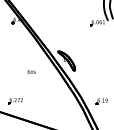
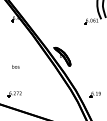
text: (31, 71) -> (15, 66), moved

